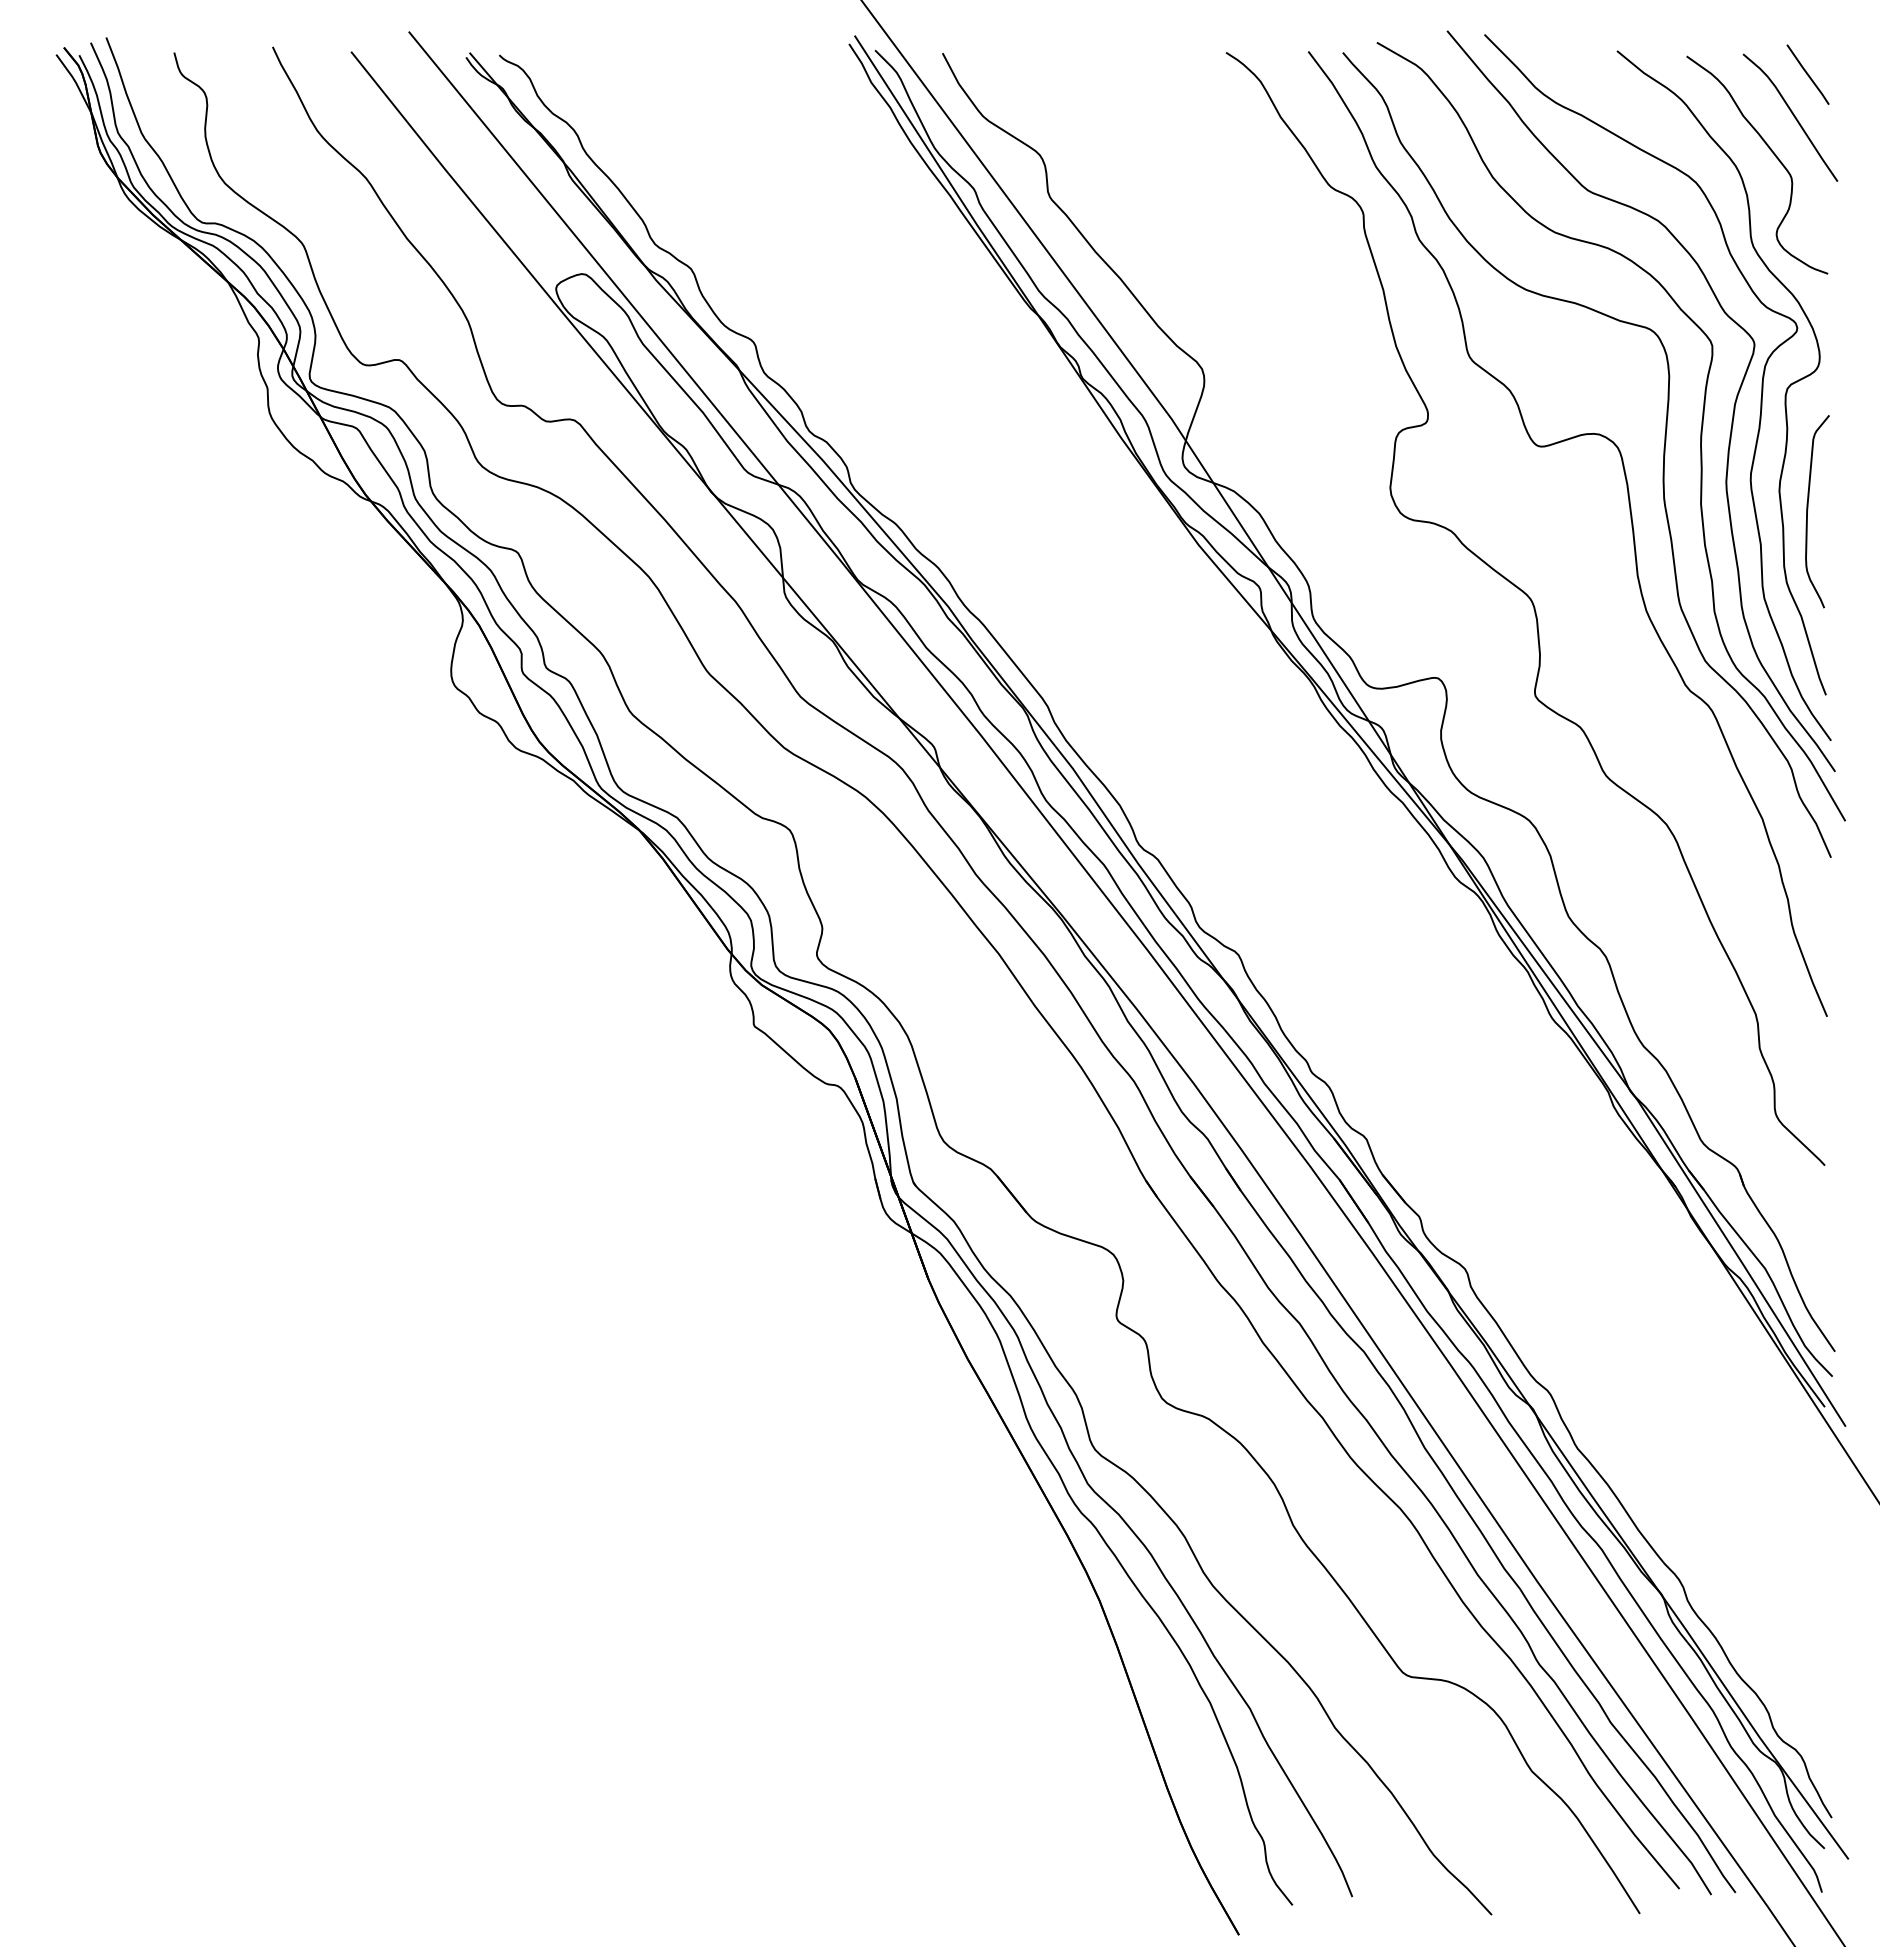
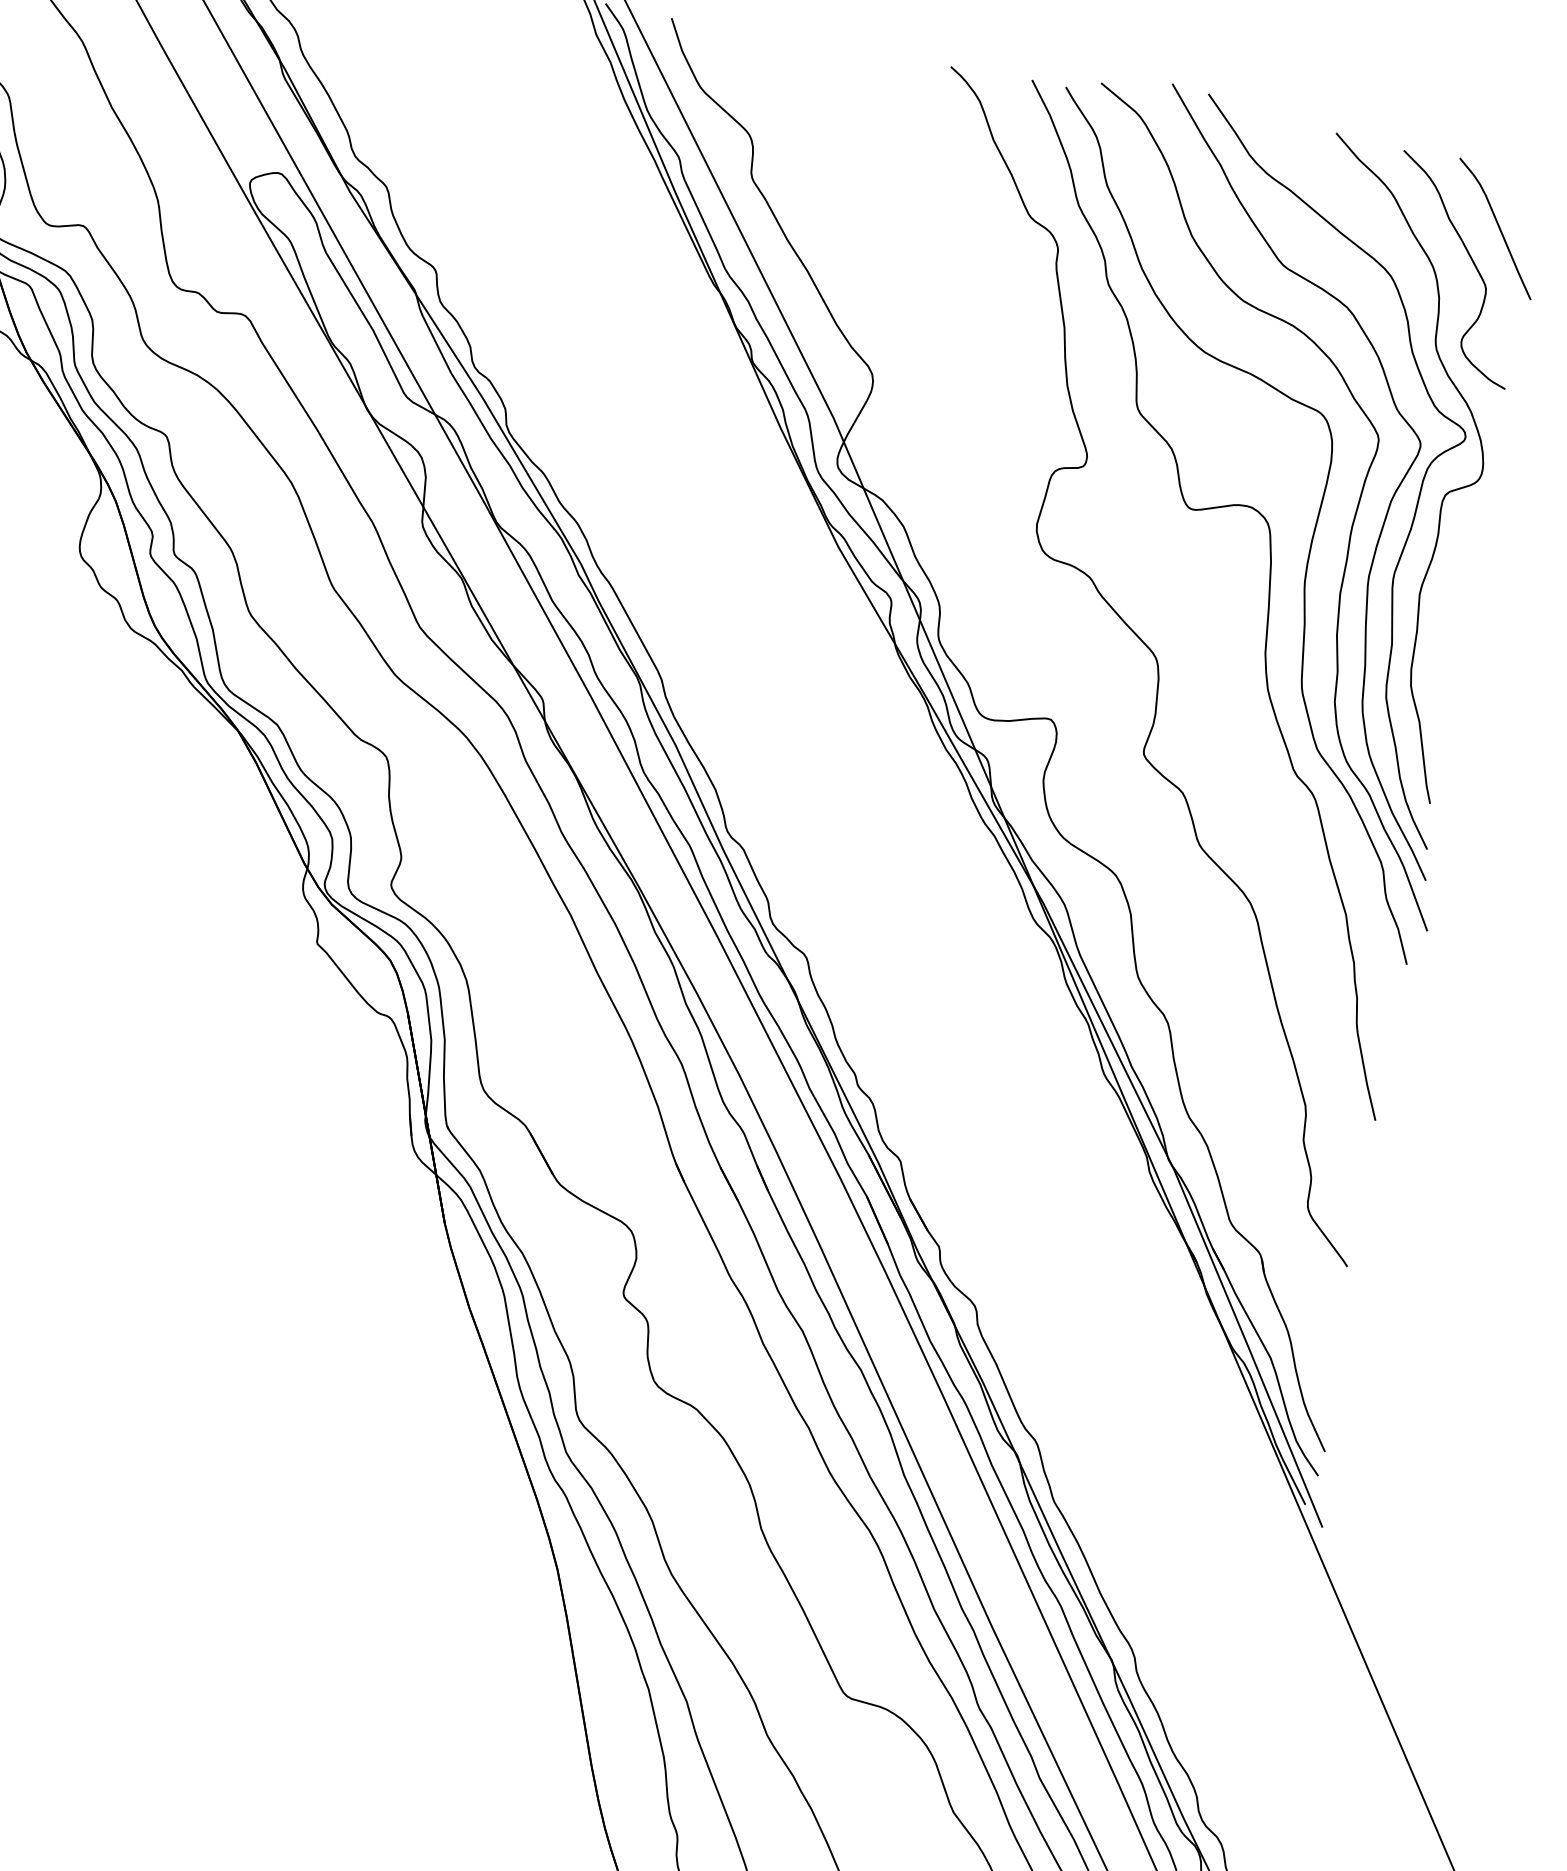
line: (1807, 74) -> (1519, 189), removed
curve: (1808, 509) -> (1445, 617), removed

